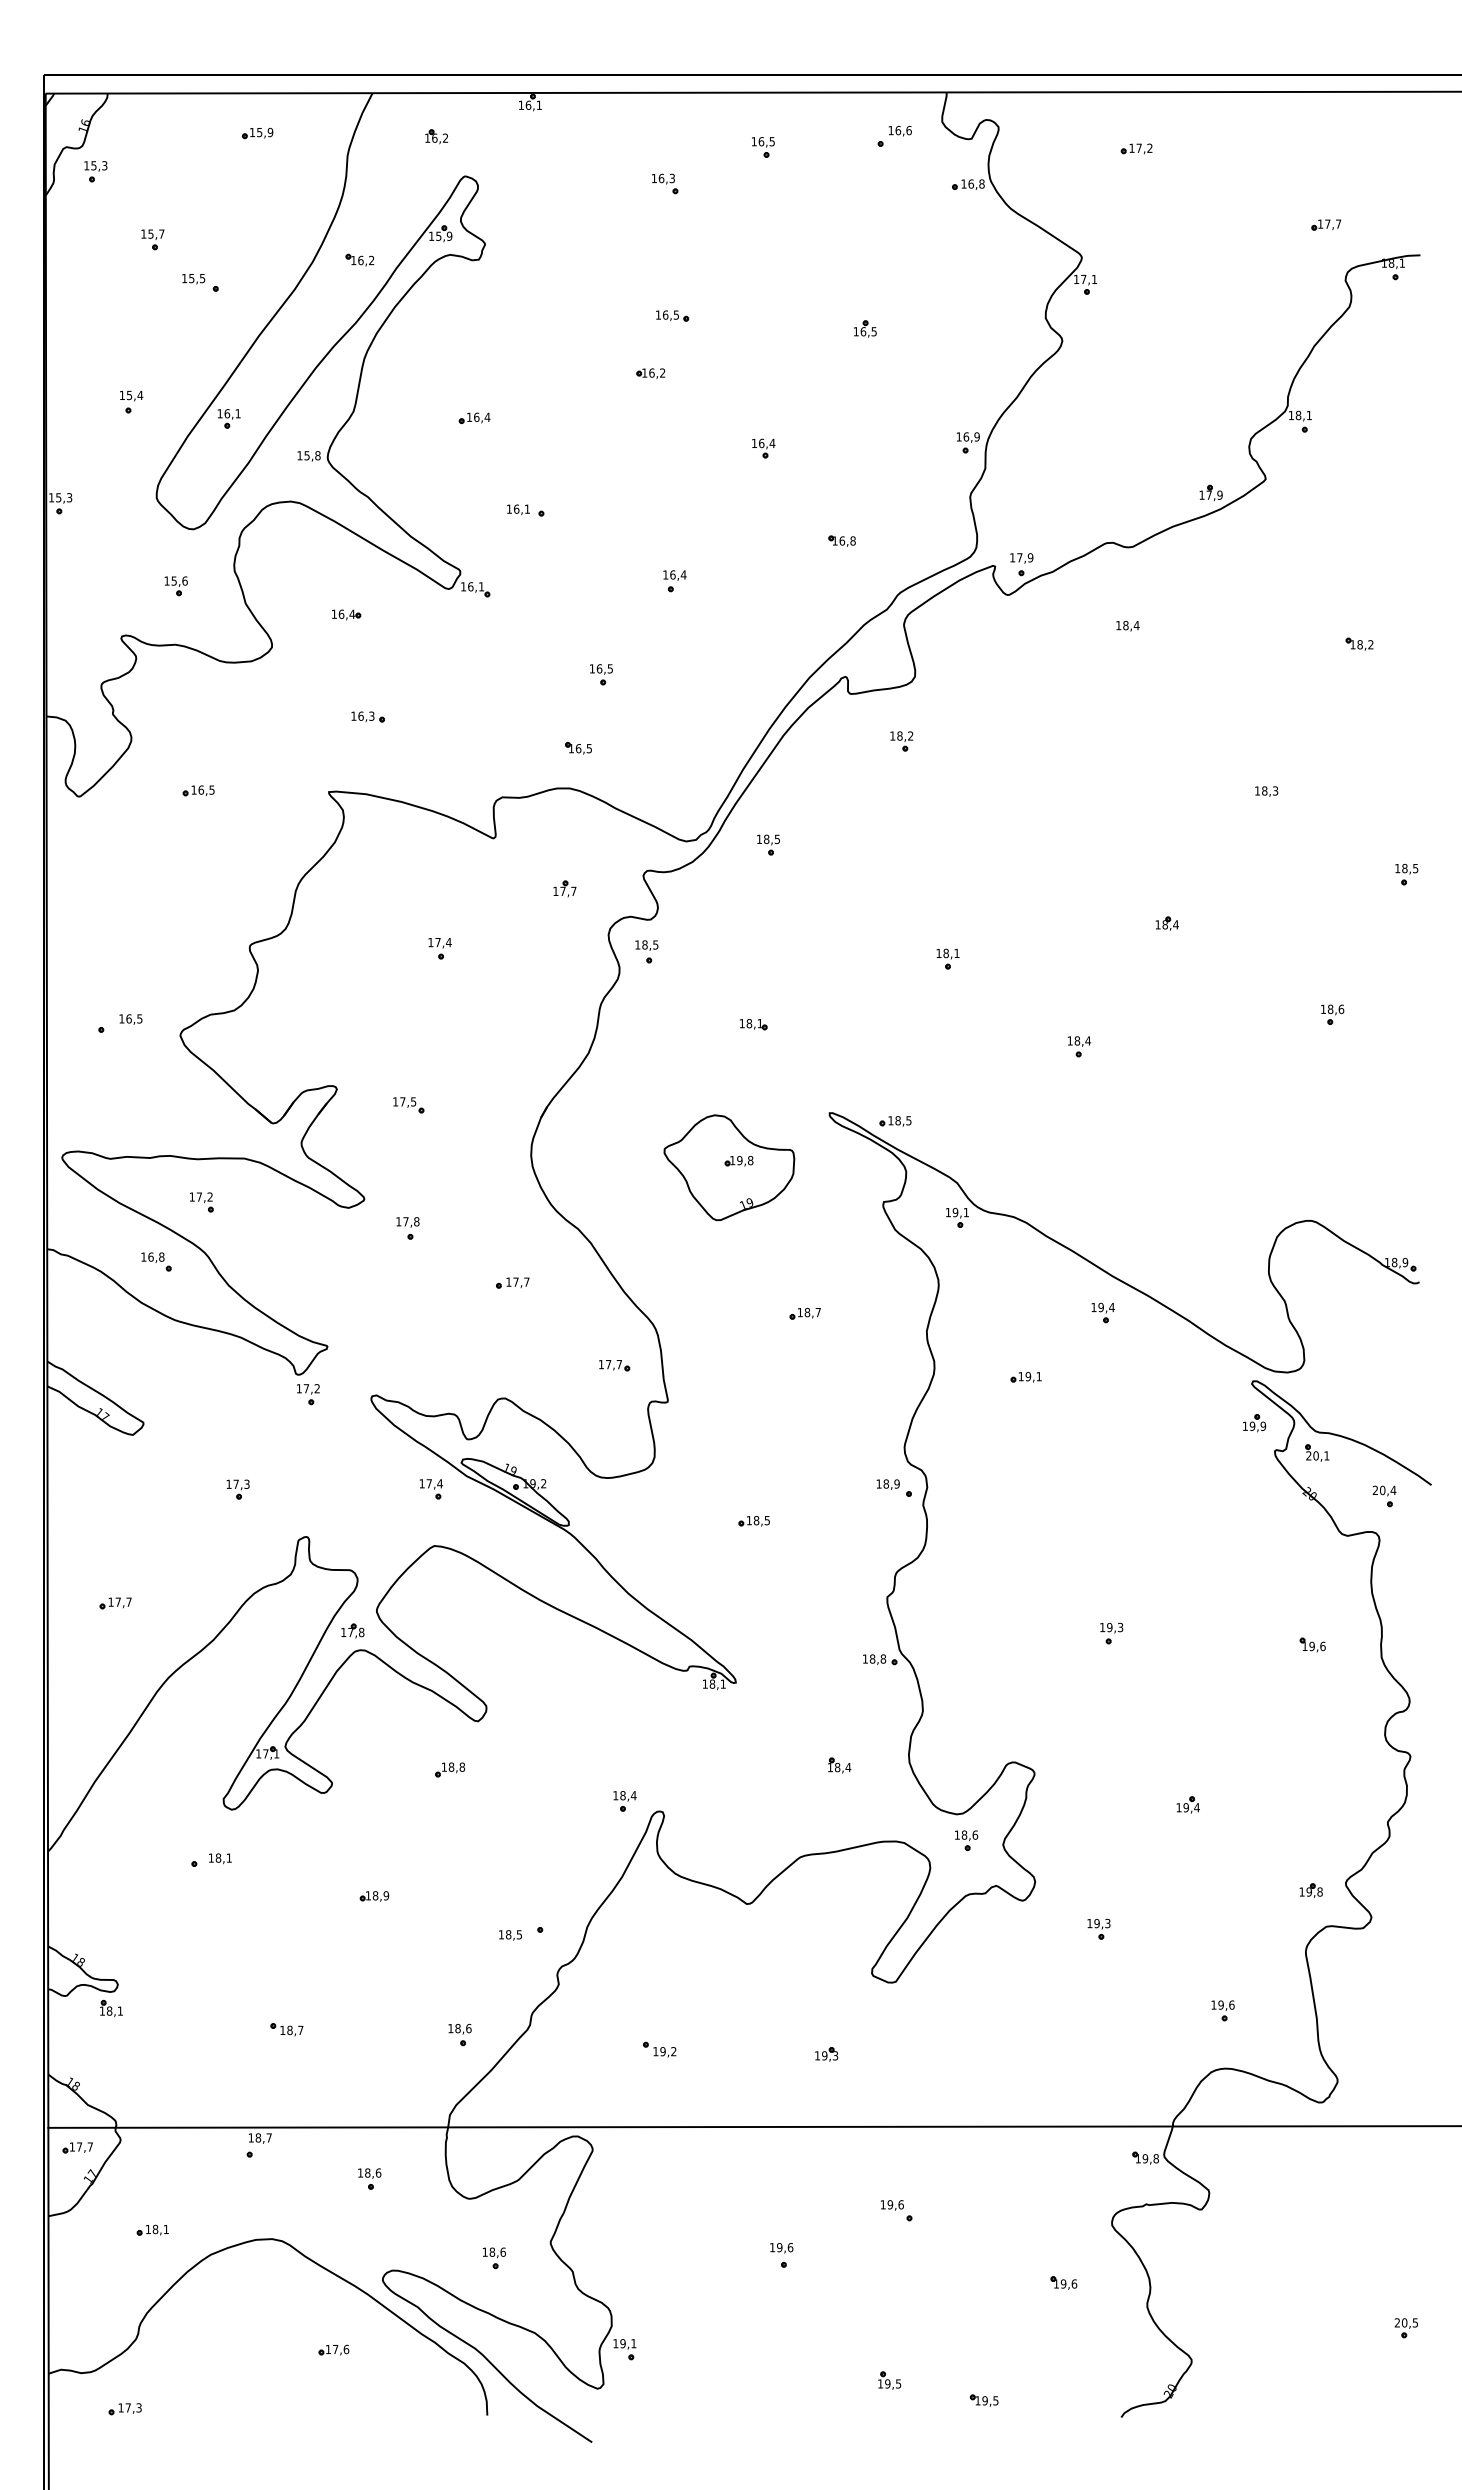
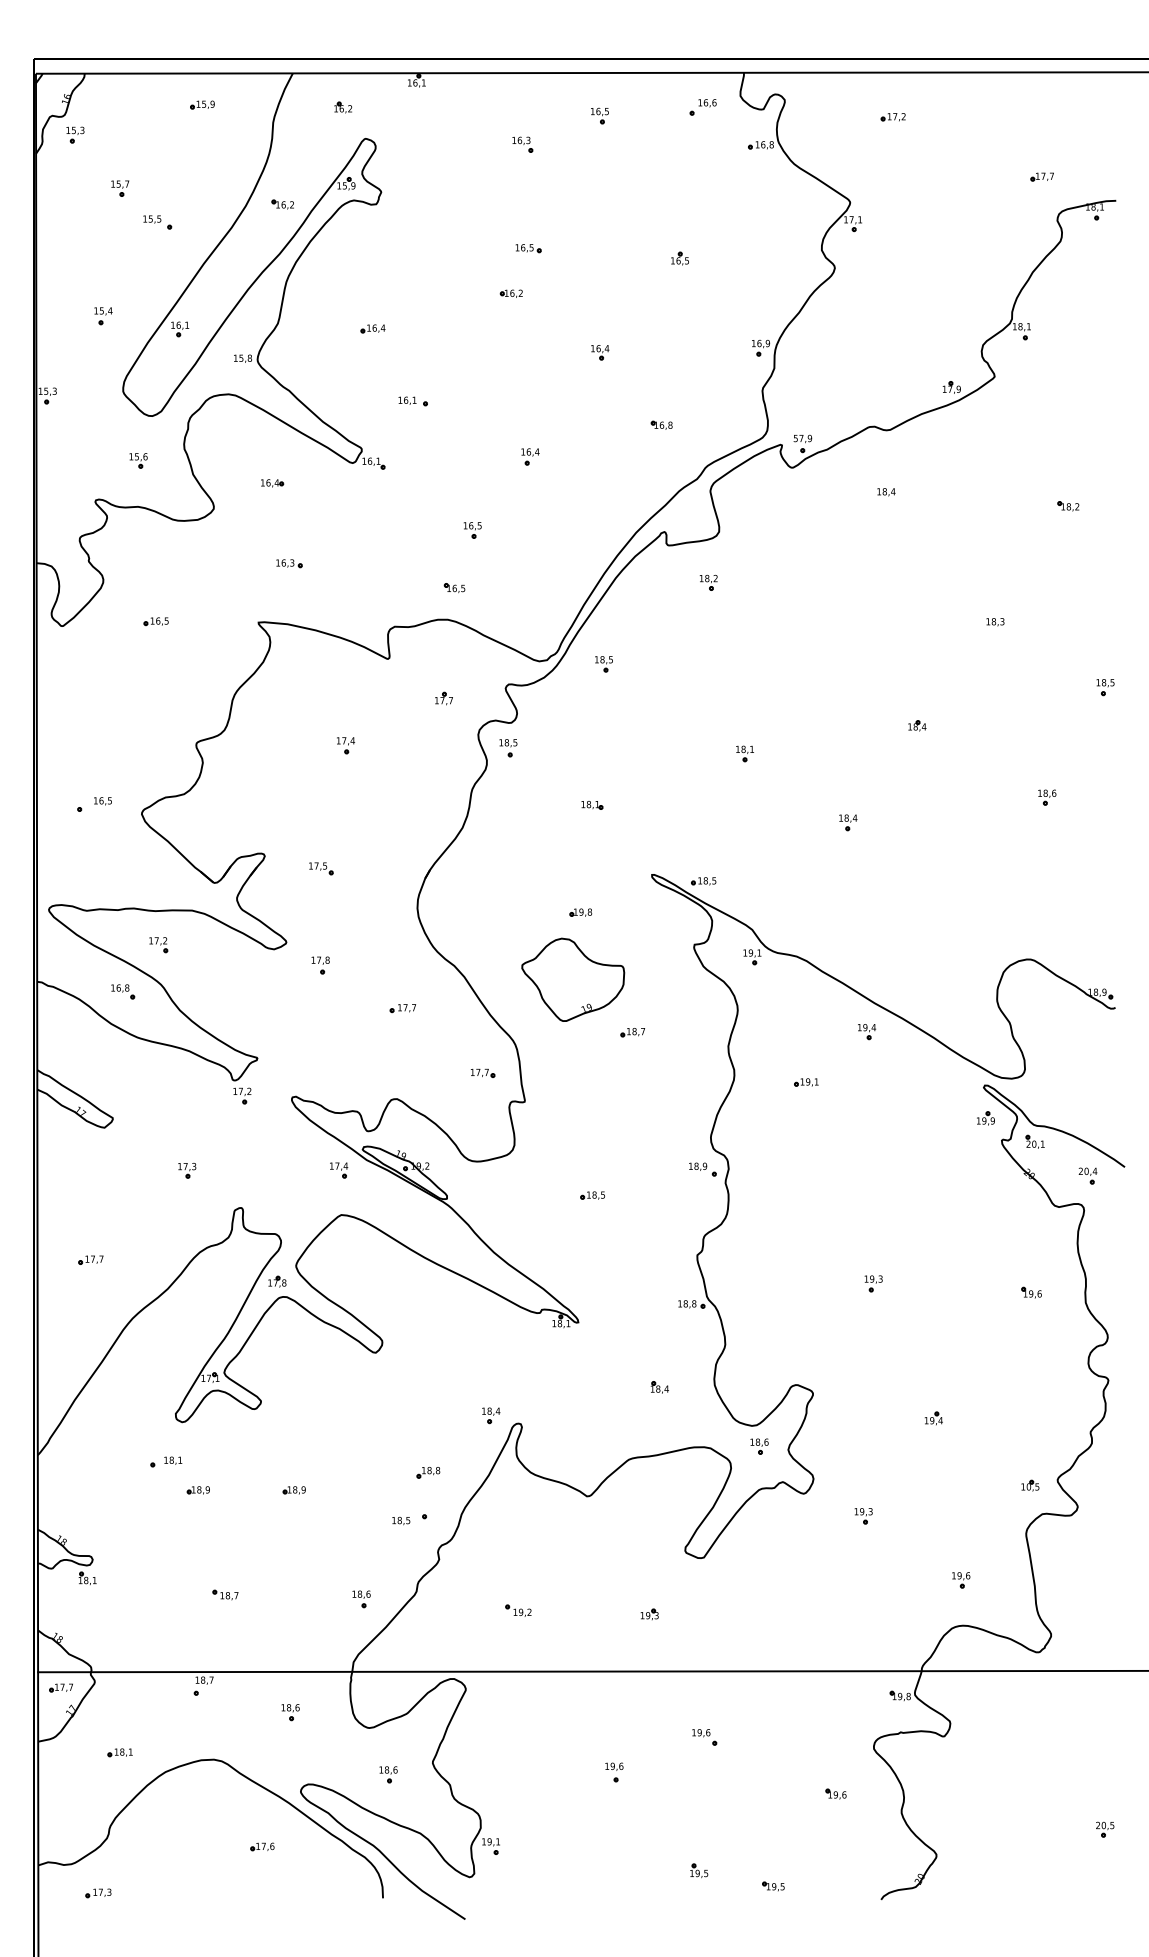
text: (1012, 557) -> (795, 438), 17,9 -> 57,9
part: (729, 1167) -> (573, 979), moved
part: (450, 1769) -> (428, 1472), moved
text: (1314, 1891) -> (1033, 1486), 19,8 -> 10,5
part: (252, 1896) -> (198, 1490), added

